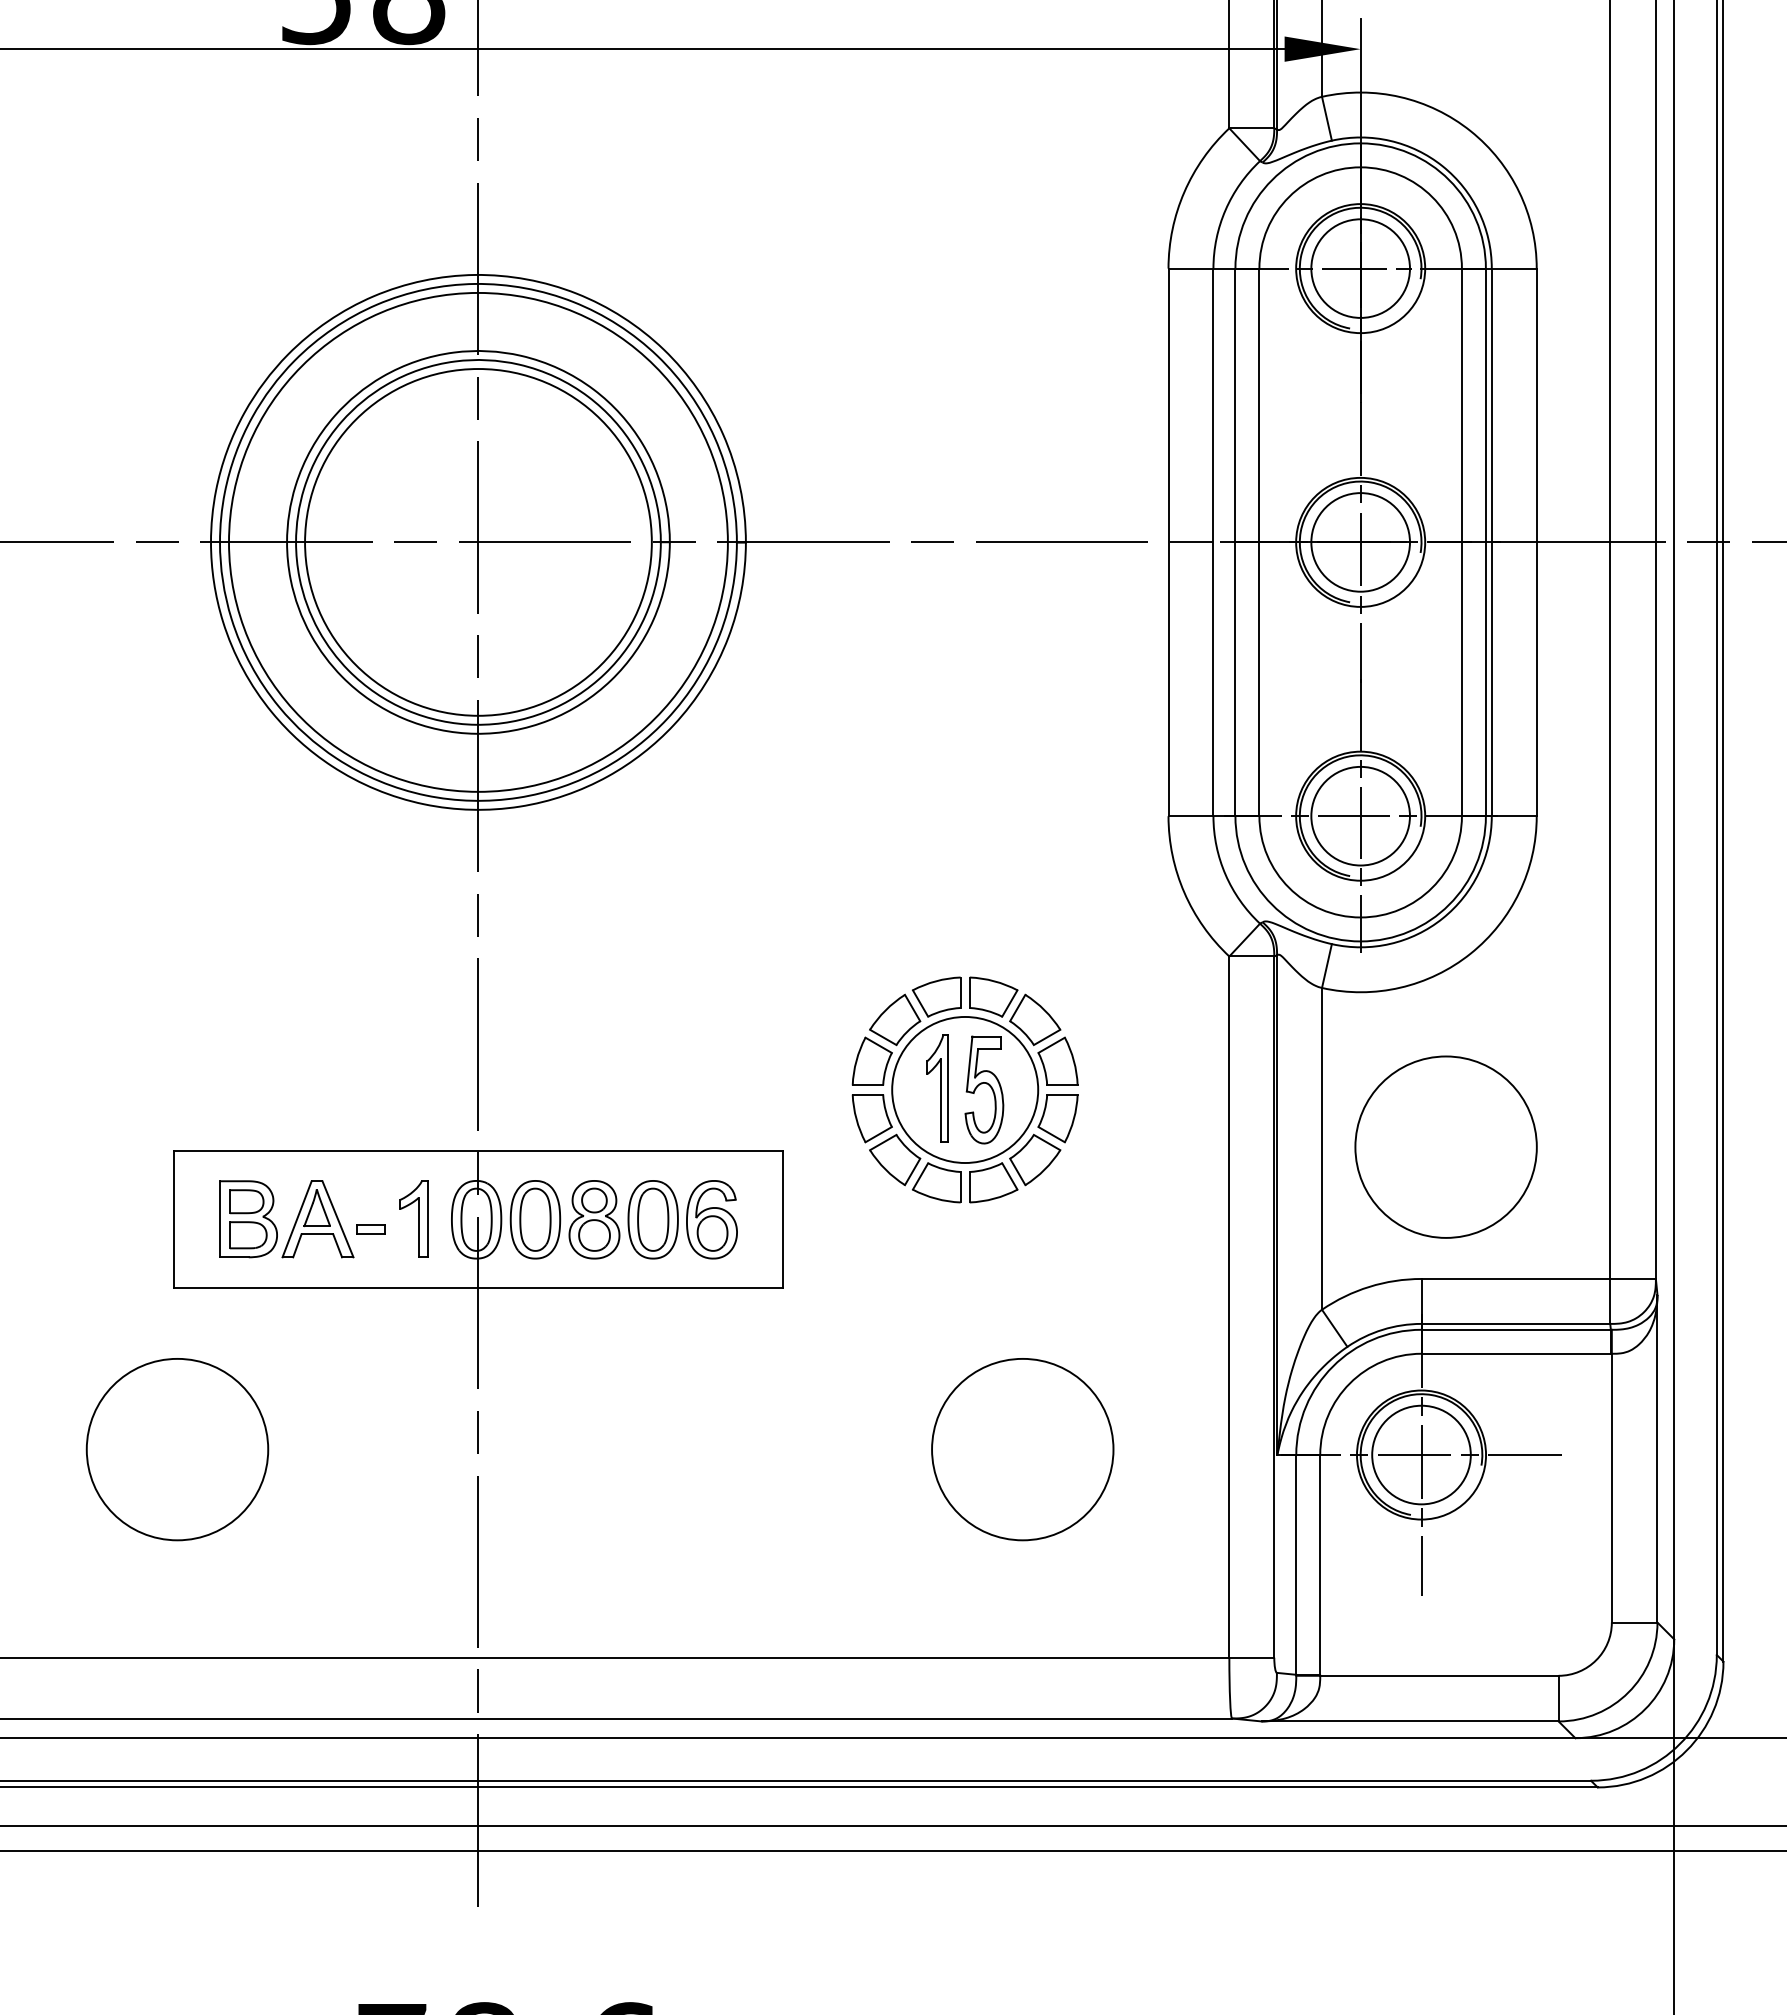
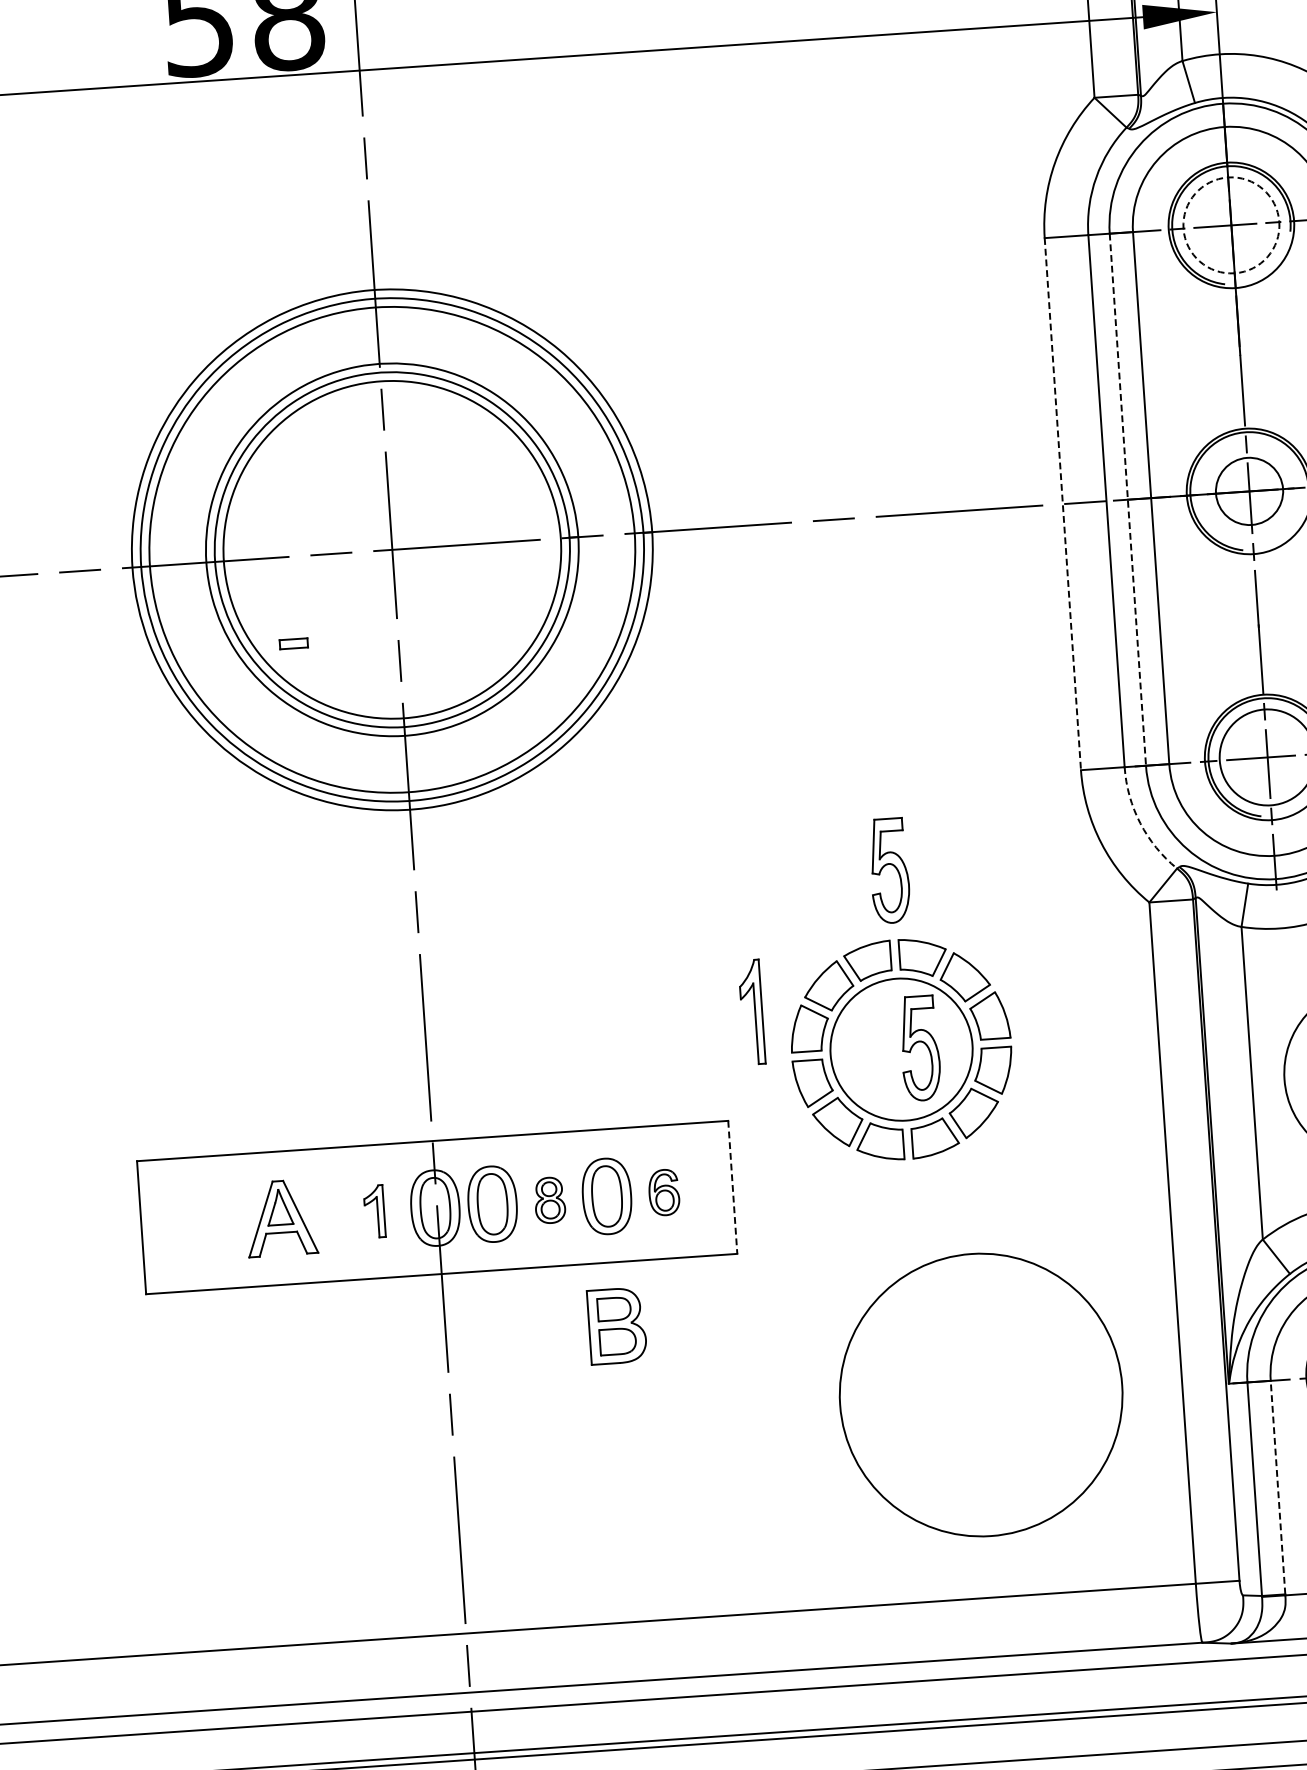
circle: (1360, 268) -> (1231, 225), solid -> dashed
line: (1168, 542) -> (1062, 504), solid -> dashed
line: (1235, 542) -> (1127, 499), solid -> dashed
circle: (1360, 542) -> (1249, 491), size x0.7
arc: (1225, 874) -> (1140, 823), solid -> dashed
part: (965, 905) -> (889, 870), added
part: (937, 1088) -> (751, 1012), moved
part: (413, 1218) -> (374, 1211), size x0.7
part: (248, 1219) -> (617, 1326), moved
part: (594, 1219) -> (549, 1200), size x0.6
part: (711, 1219) -> (663, 1192), size x0.6
line: (782, 1219) -> (732, 1187), solid -> dashed
part: (370, 1229) -> (293, 643), moved
circle: (177, 1449) -> (160, 1451), removed
circle: (1022, 1449) -> (981, 1395), size x1.6
line: (1320, 1564) -> (1278, 1487), solid -> dashed

